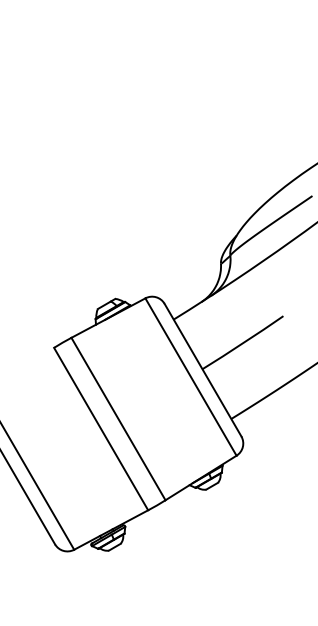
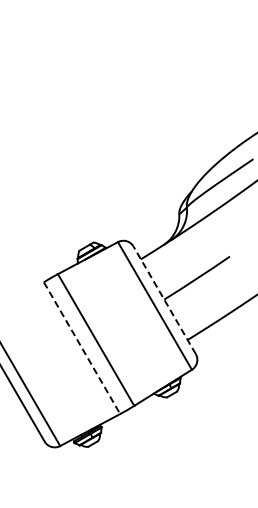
line: (202, 369) -> (164, 299), solid -> dashed
line: (101, 429) -> (82, 348), solid -> dashed

